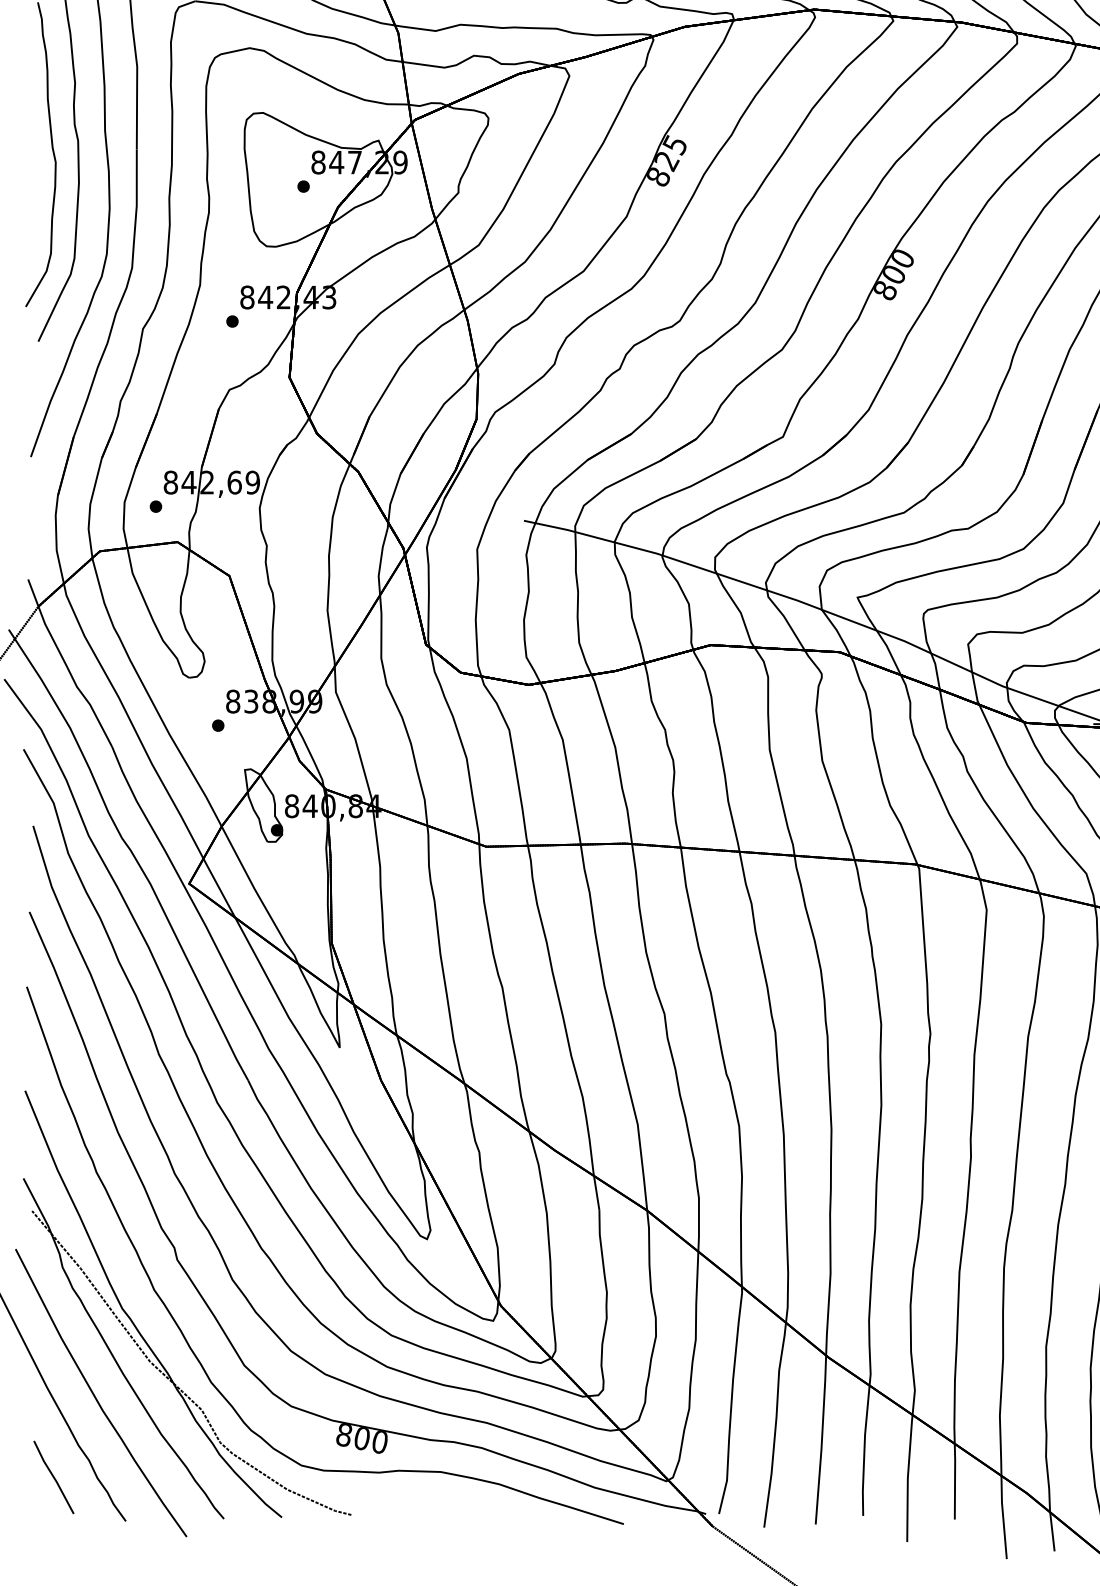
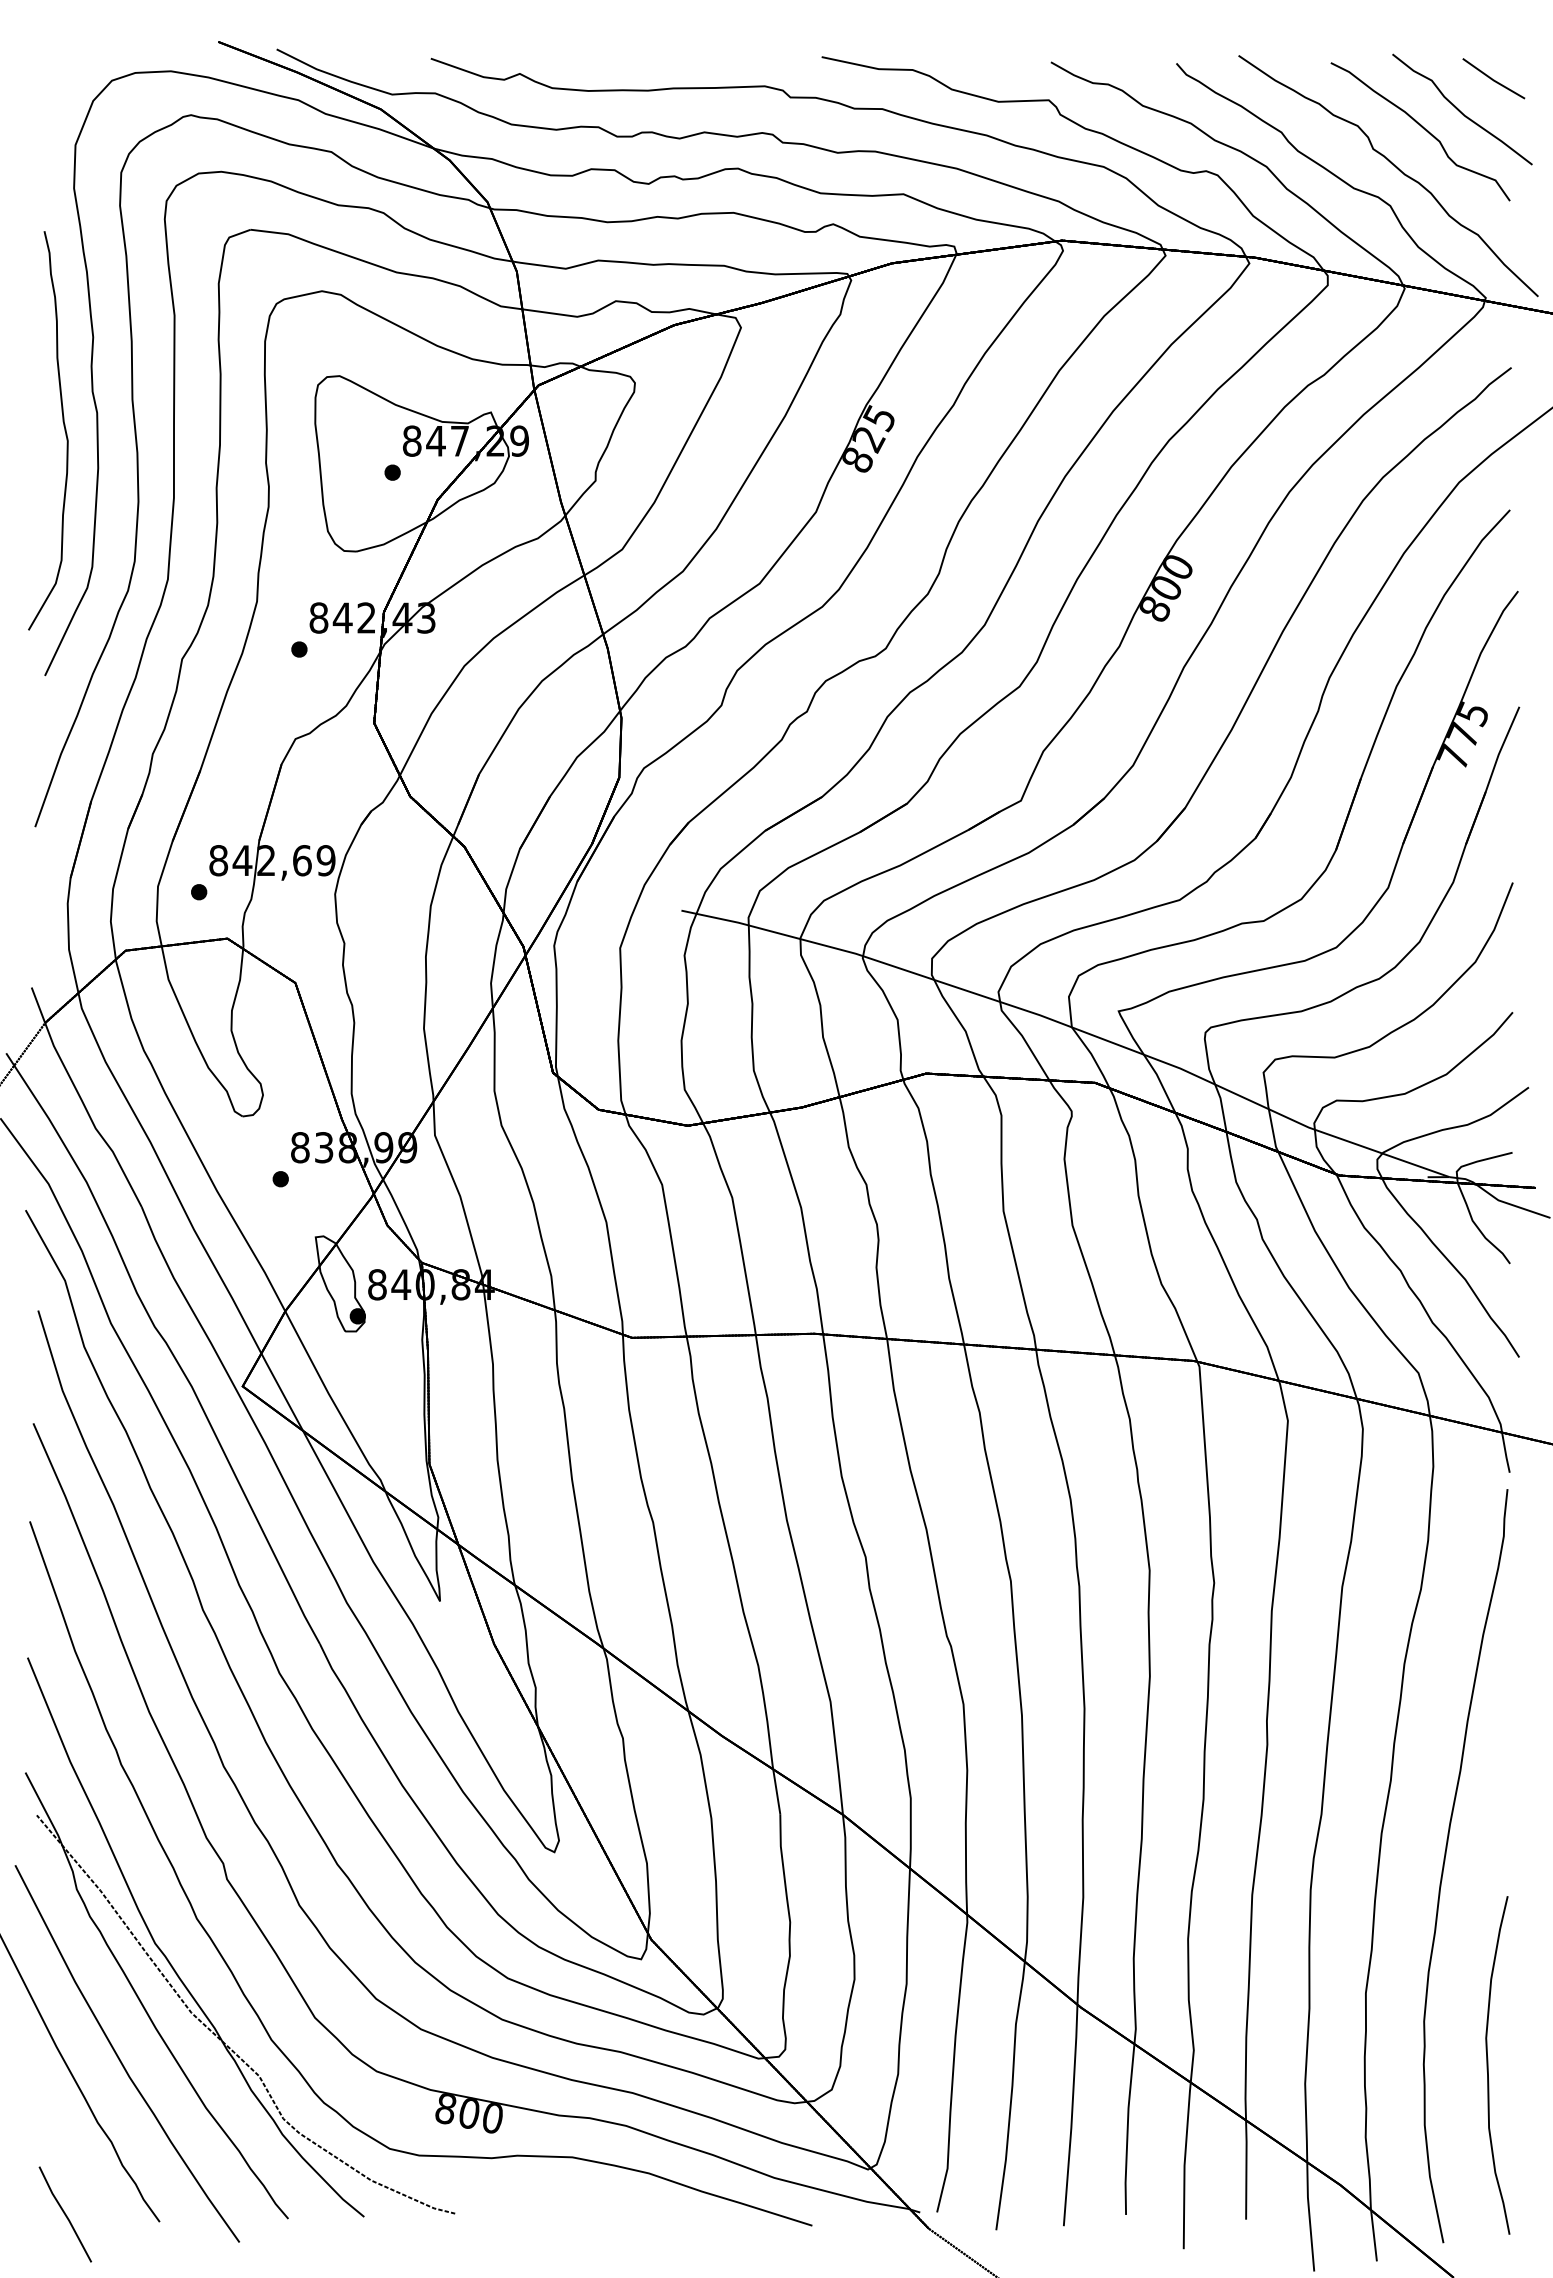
line: (54, 1477) -> (65, 2214), moved

